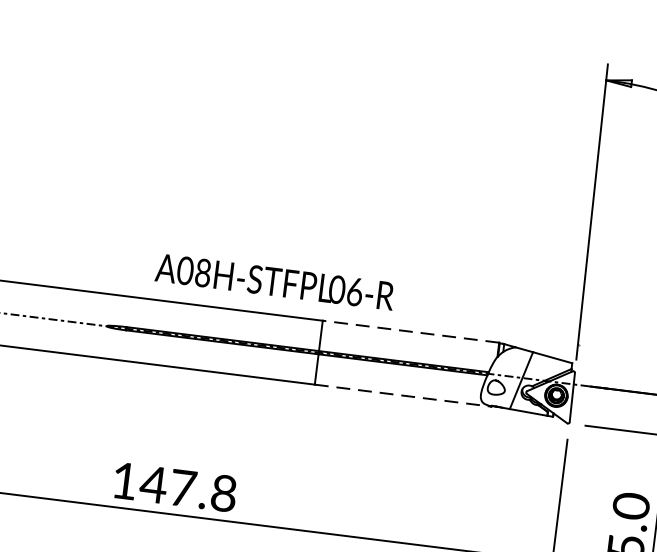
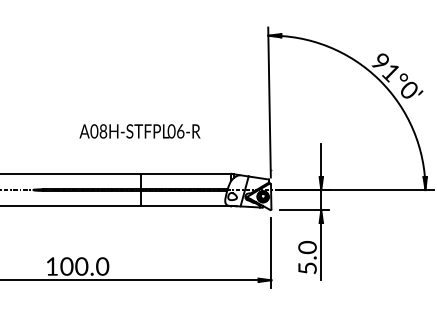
text: (274, 282) -> (139, 131), moved
line: (411, 331) -> (186, 173), dashed -> solid
line: (403, 395) -> (186, 206), dashed -> solid
text: (188, 488) -> (84, 266), 147.8 -> 100.0

